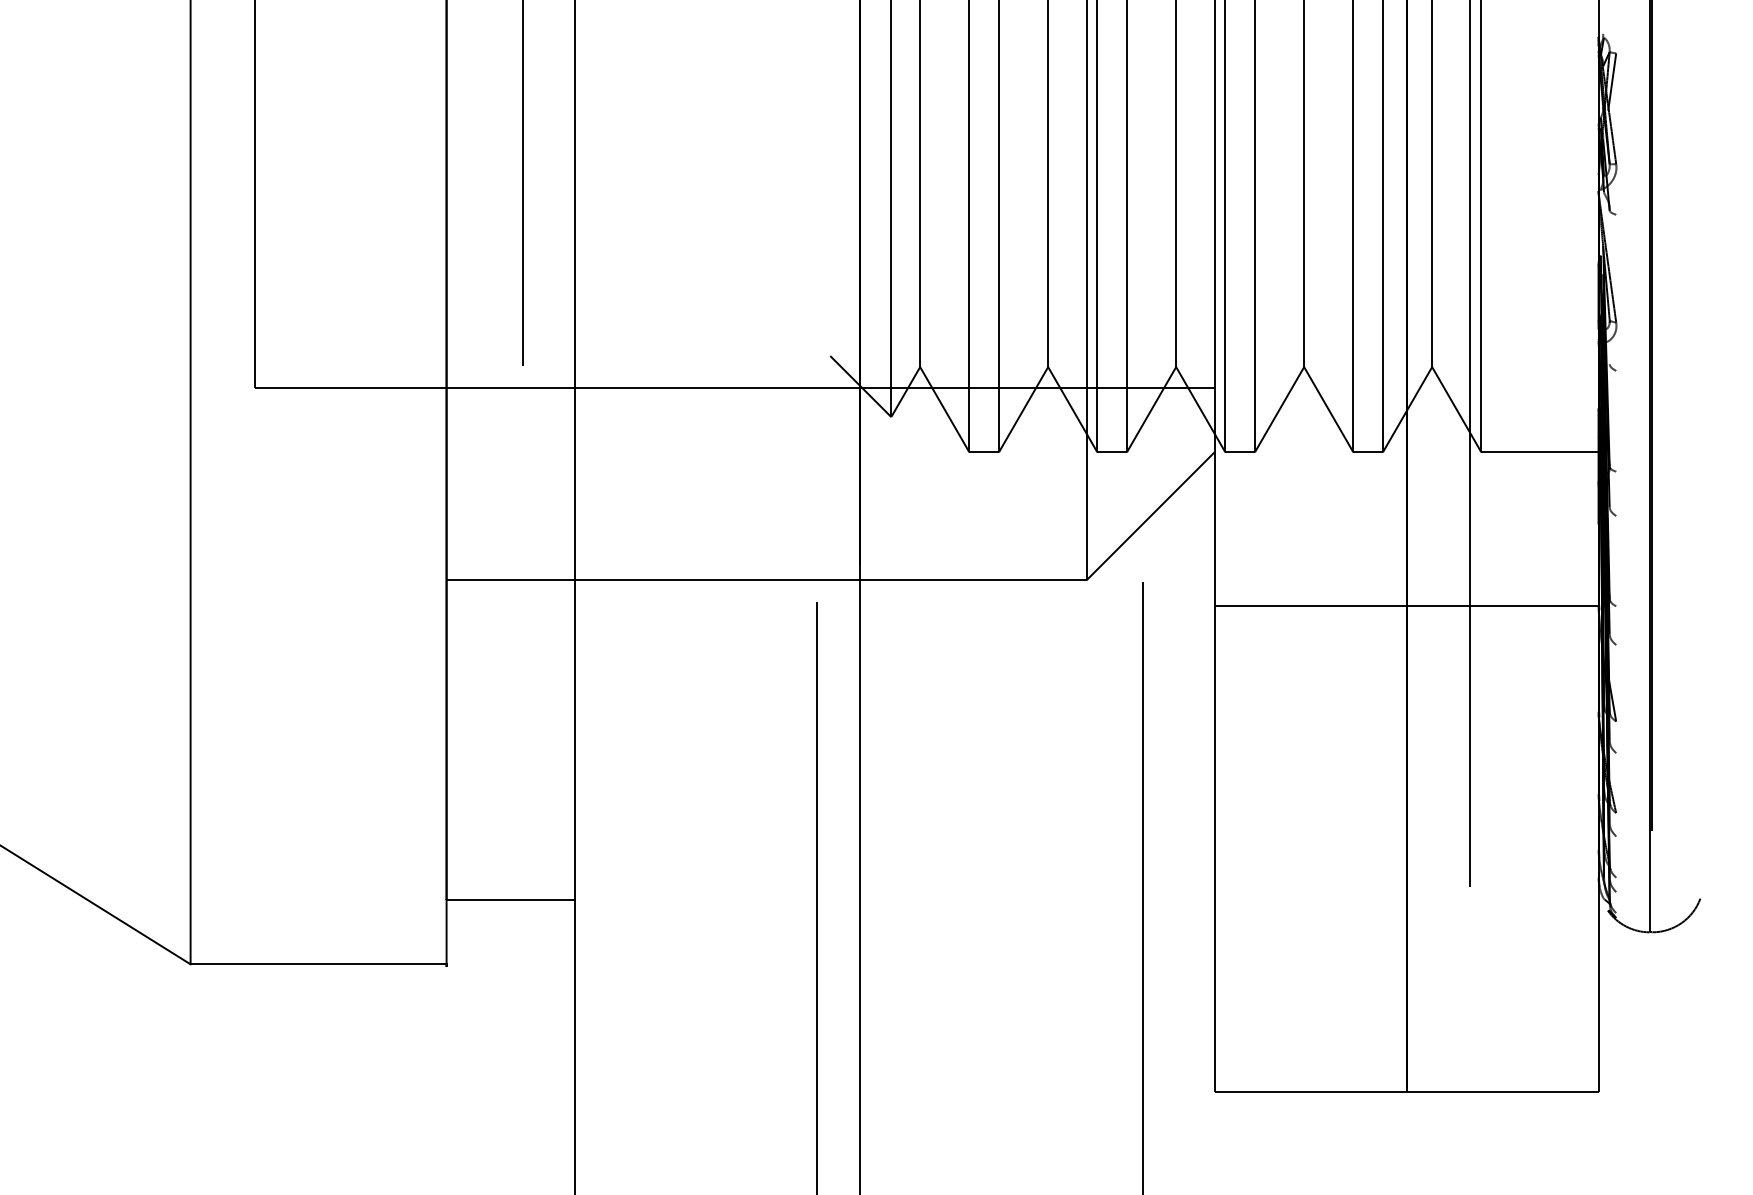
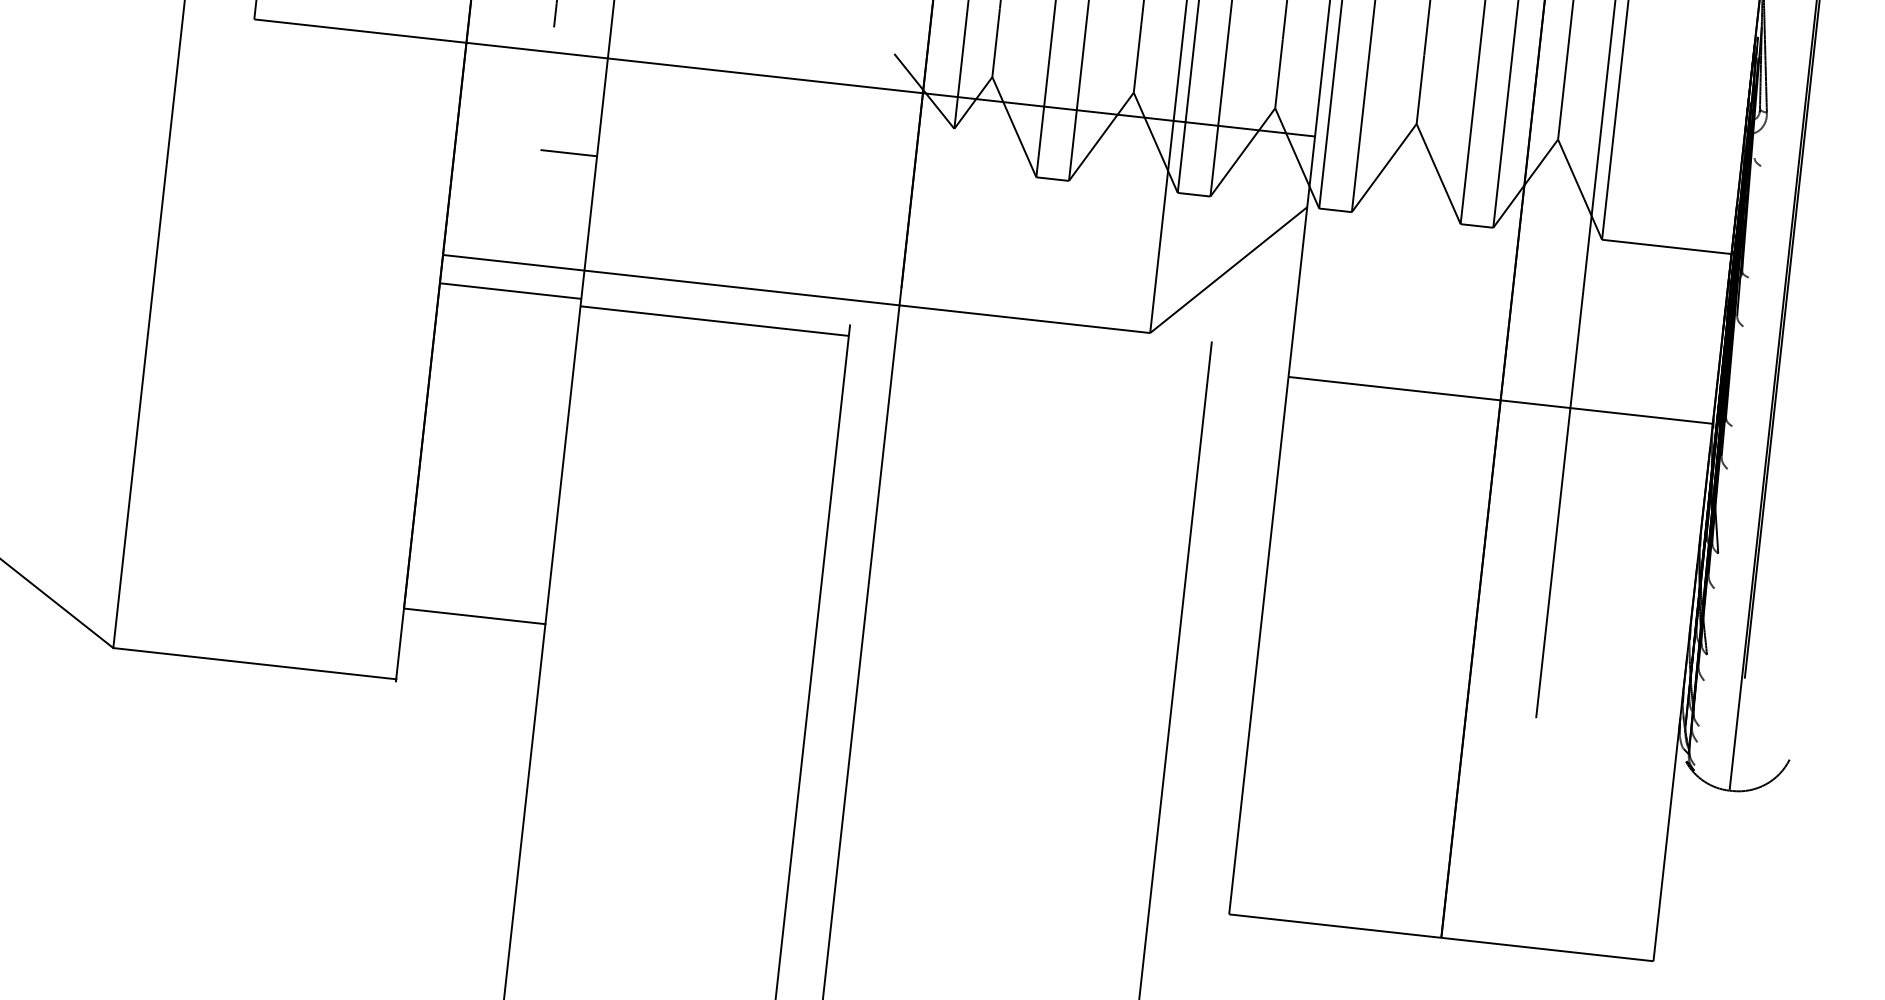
line: (548, 476) -> (568, 152), added
line: (510, 605) -> (510, 290), added
line: (695, 612) -> (714, 320), added

